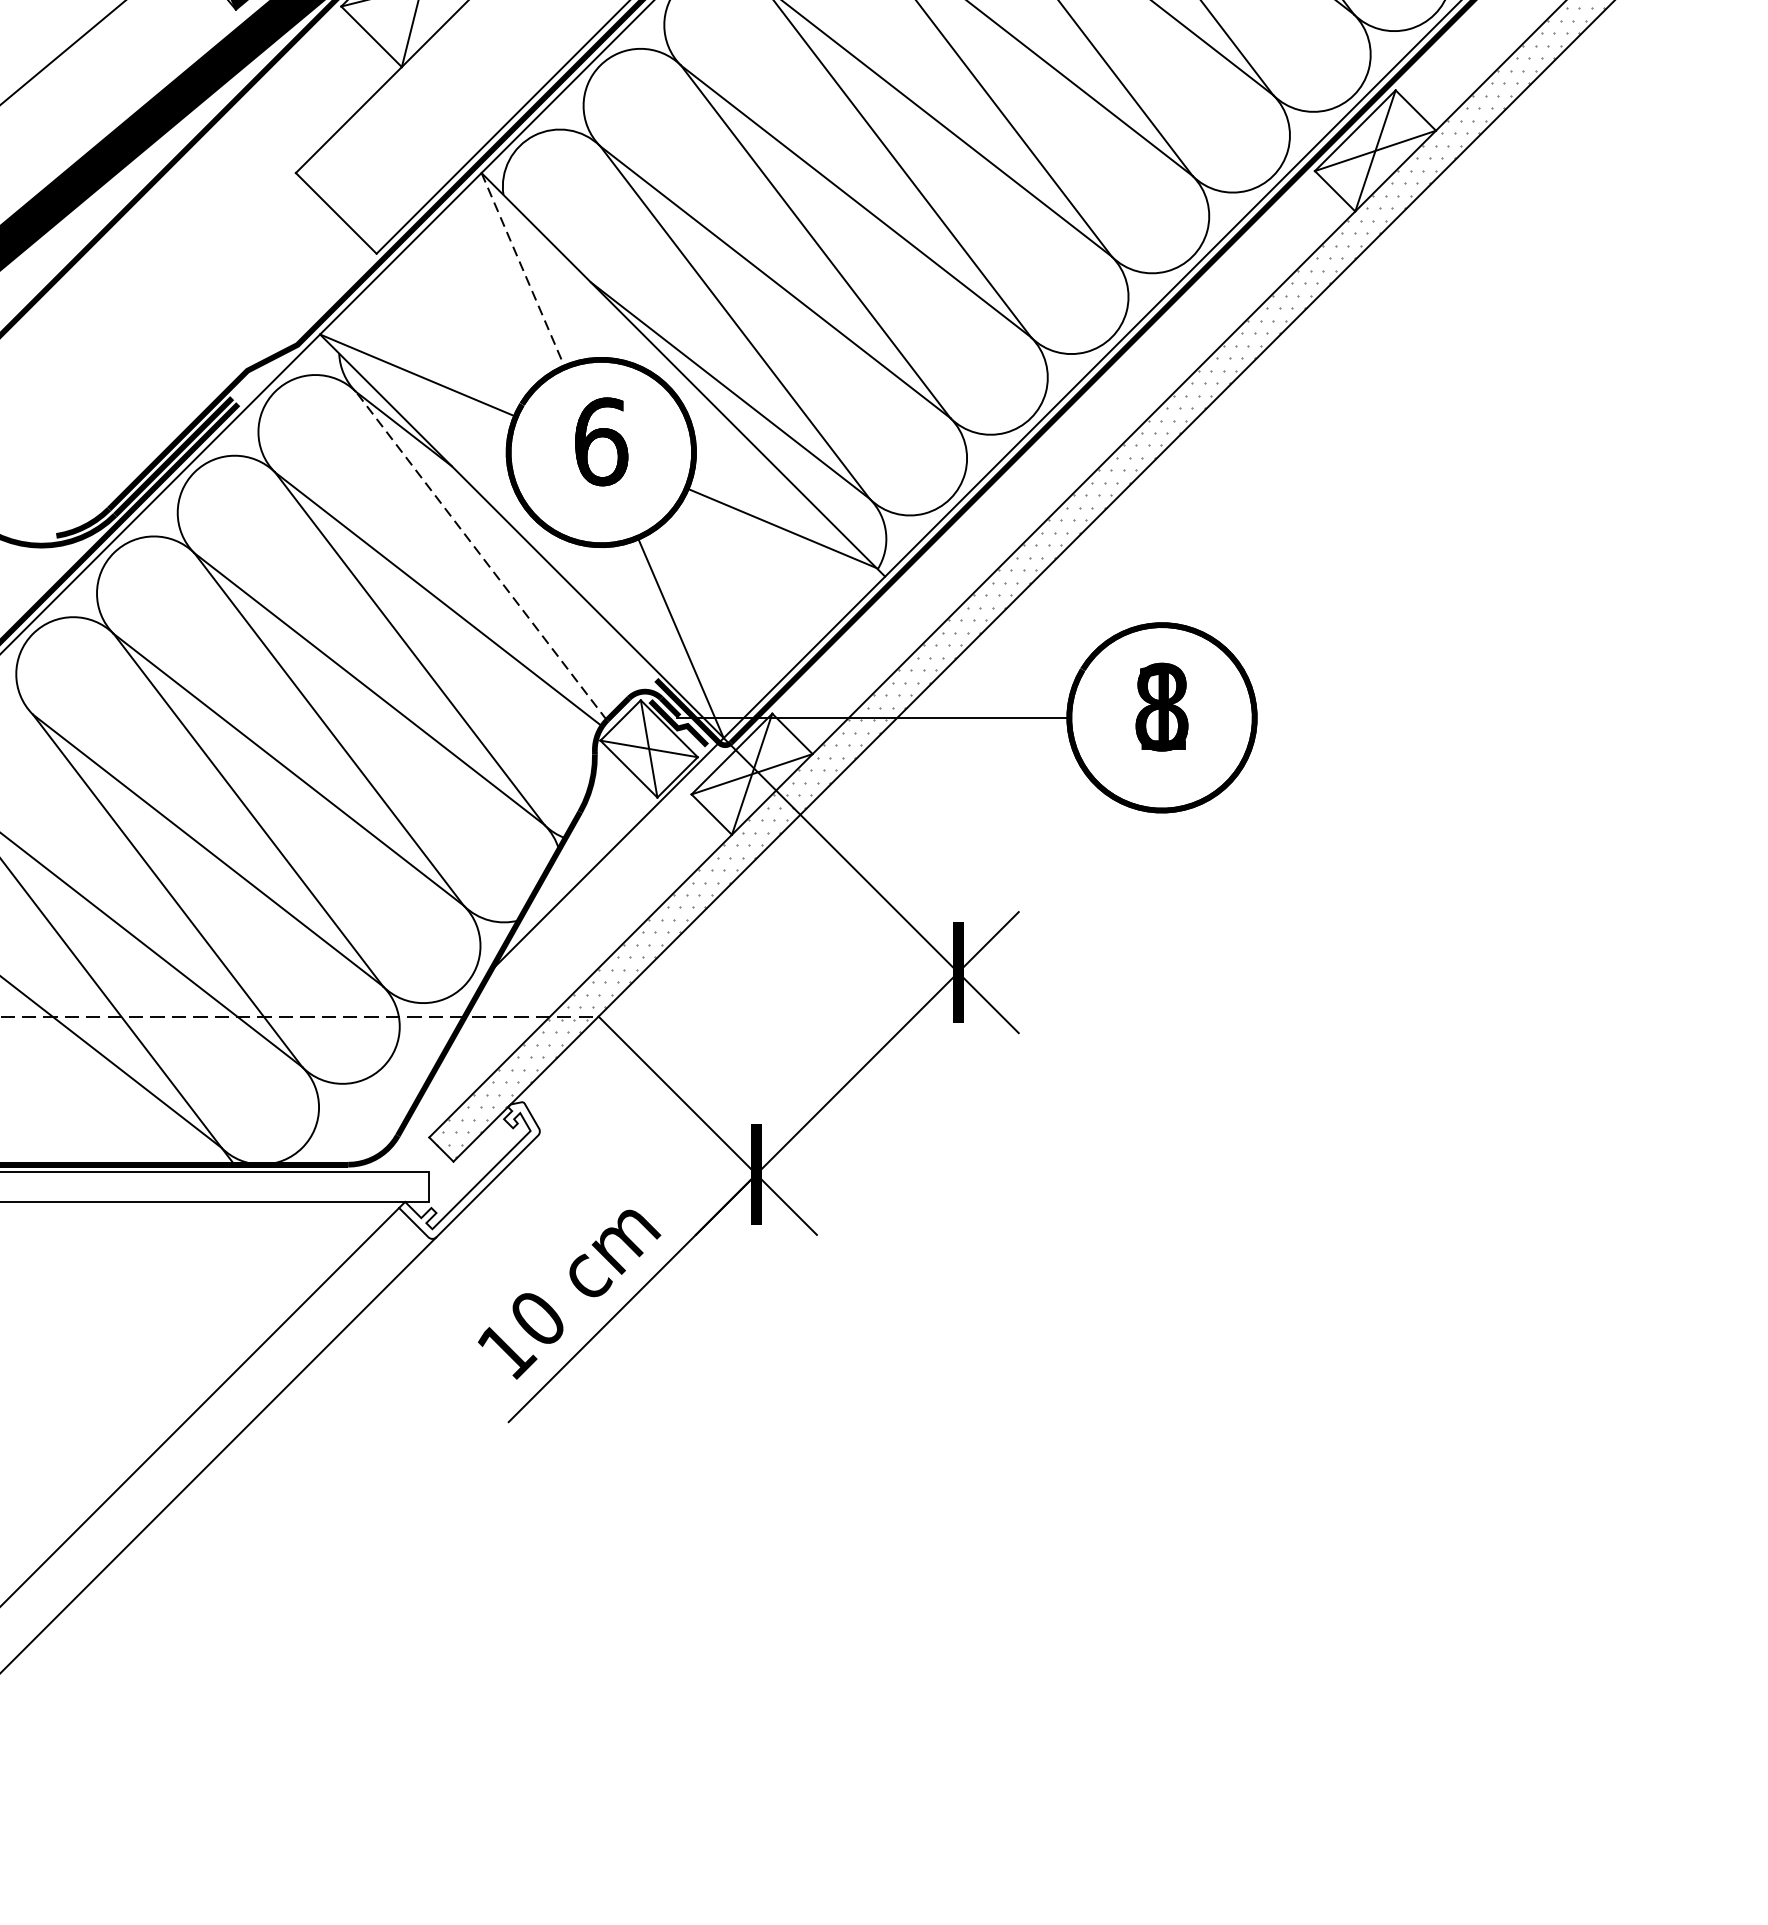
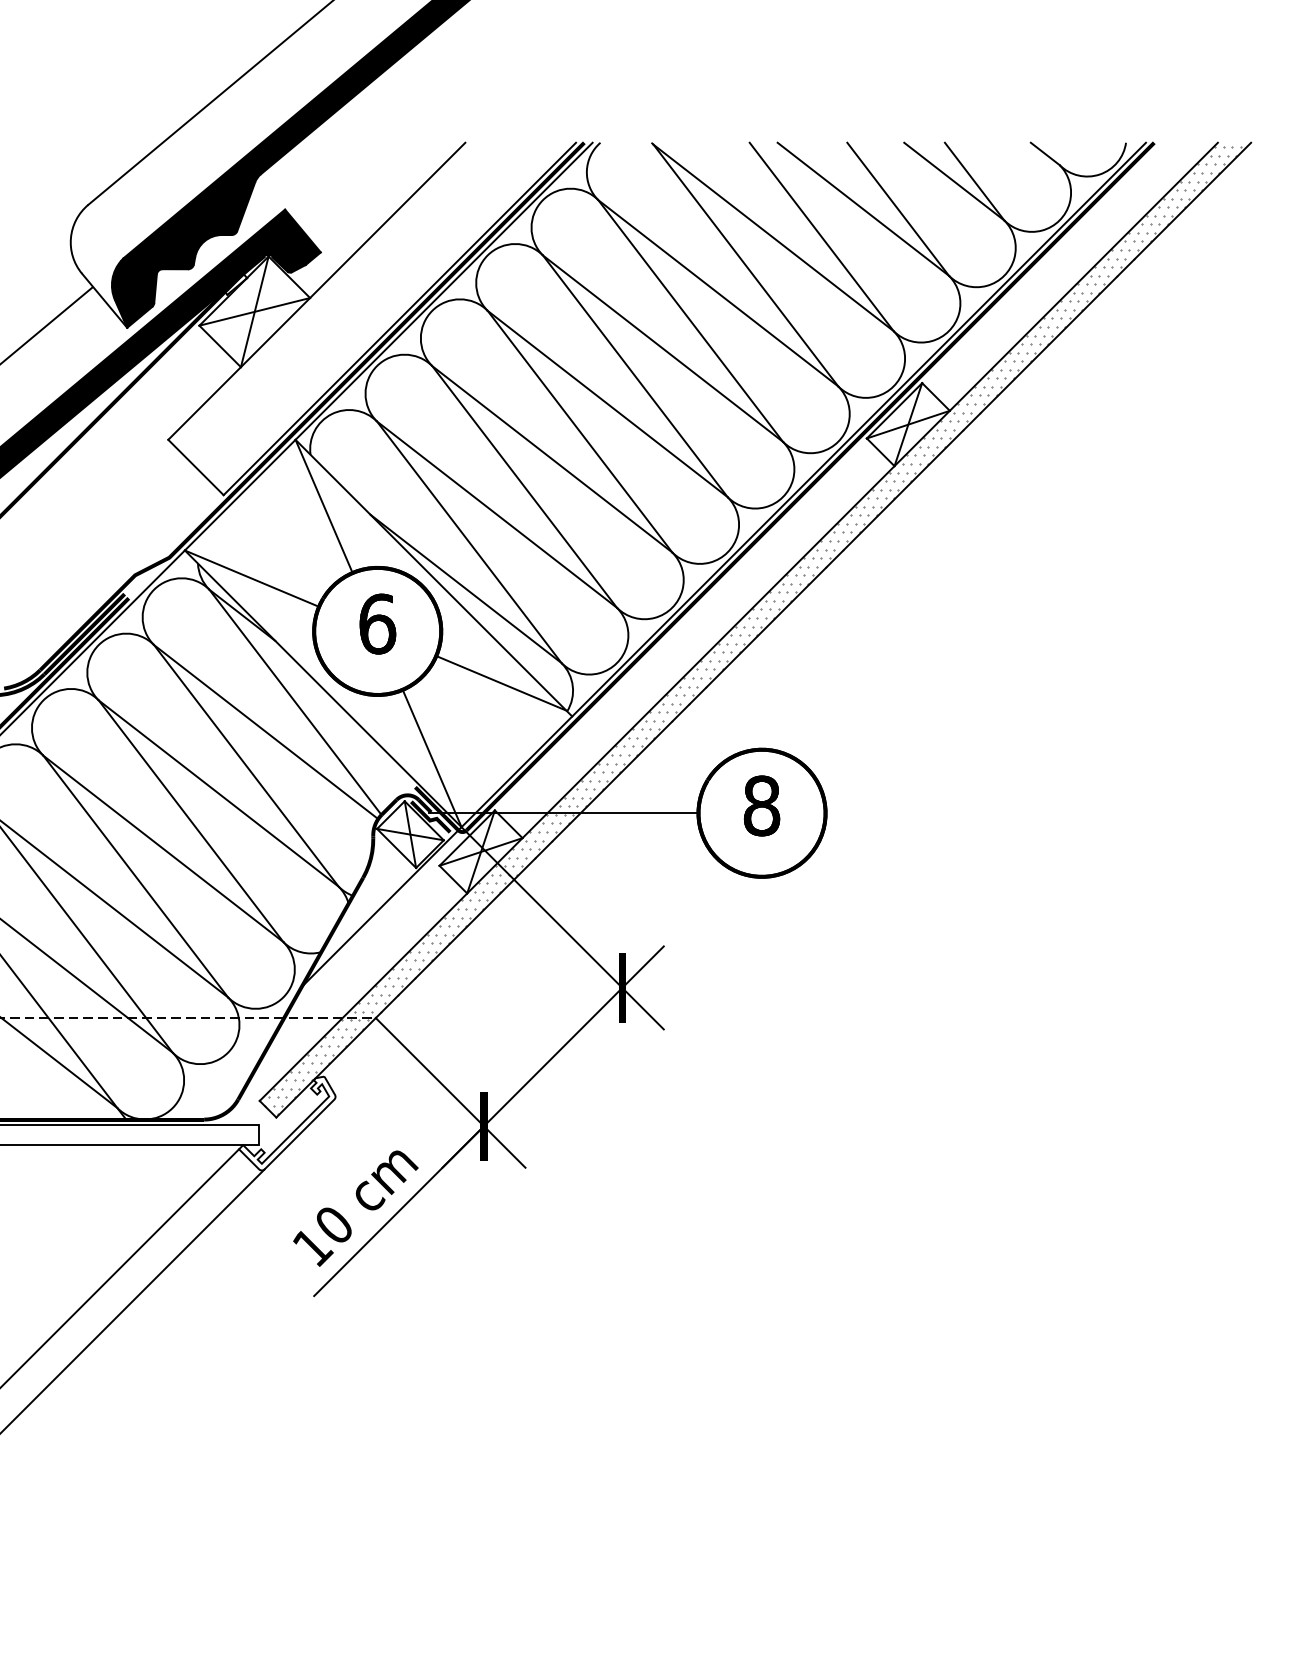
line: (523, 270) -> (324, 506), dashed -> solid
line: (481, 556) -> (295, 702), dashed -> solid
text: (1162, 706) -> (762, 805), 1 -> 8

